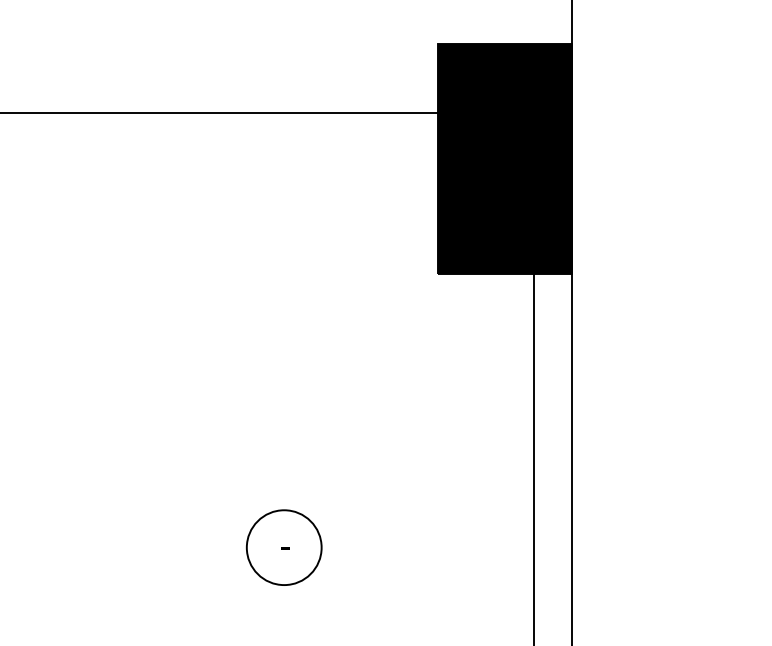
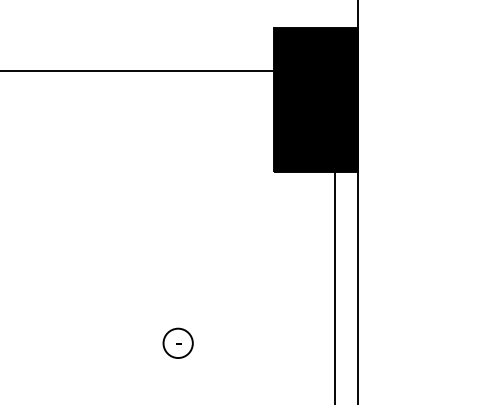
circle: (283, 547) -> (177, 343), size x0.62

